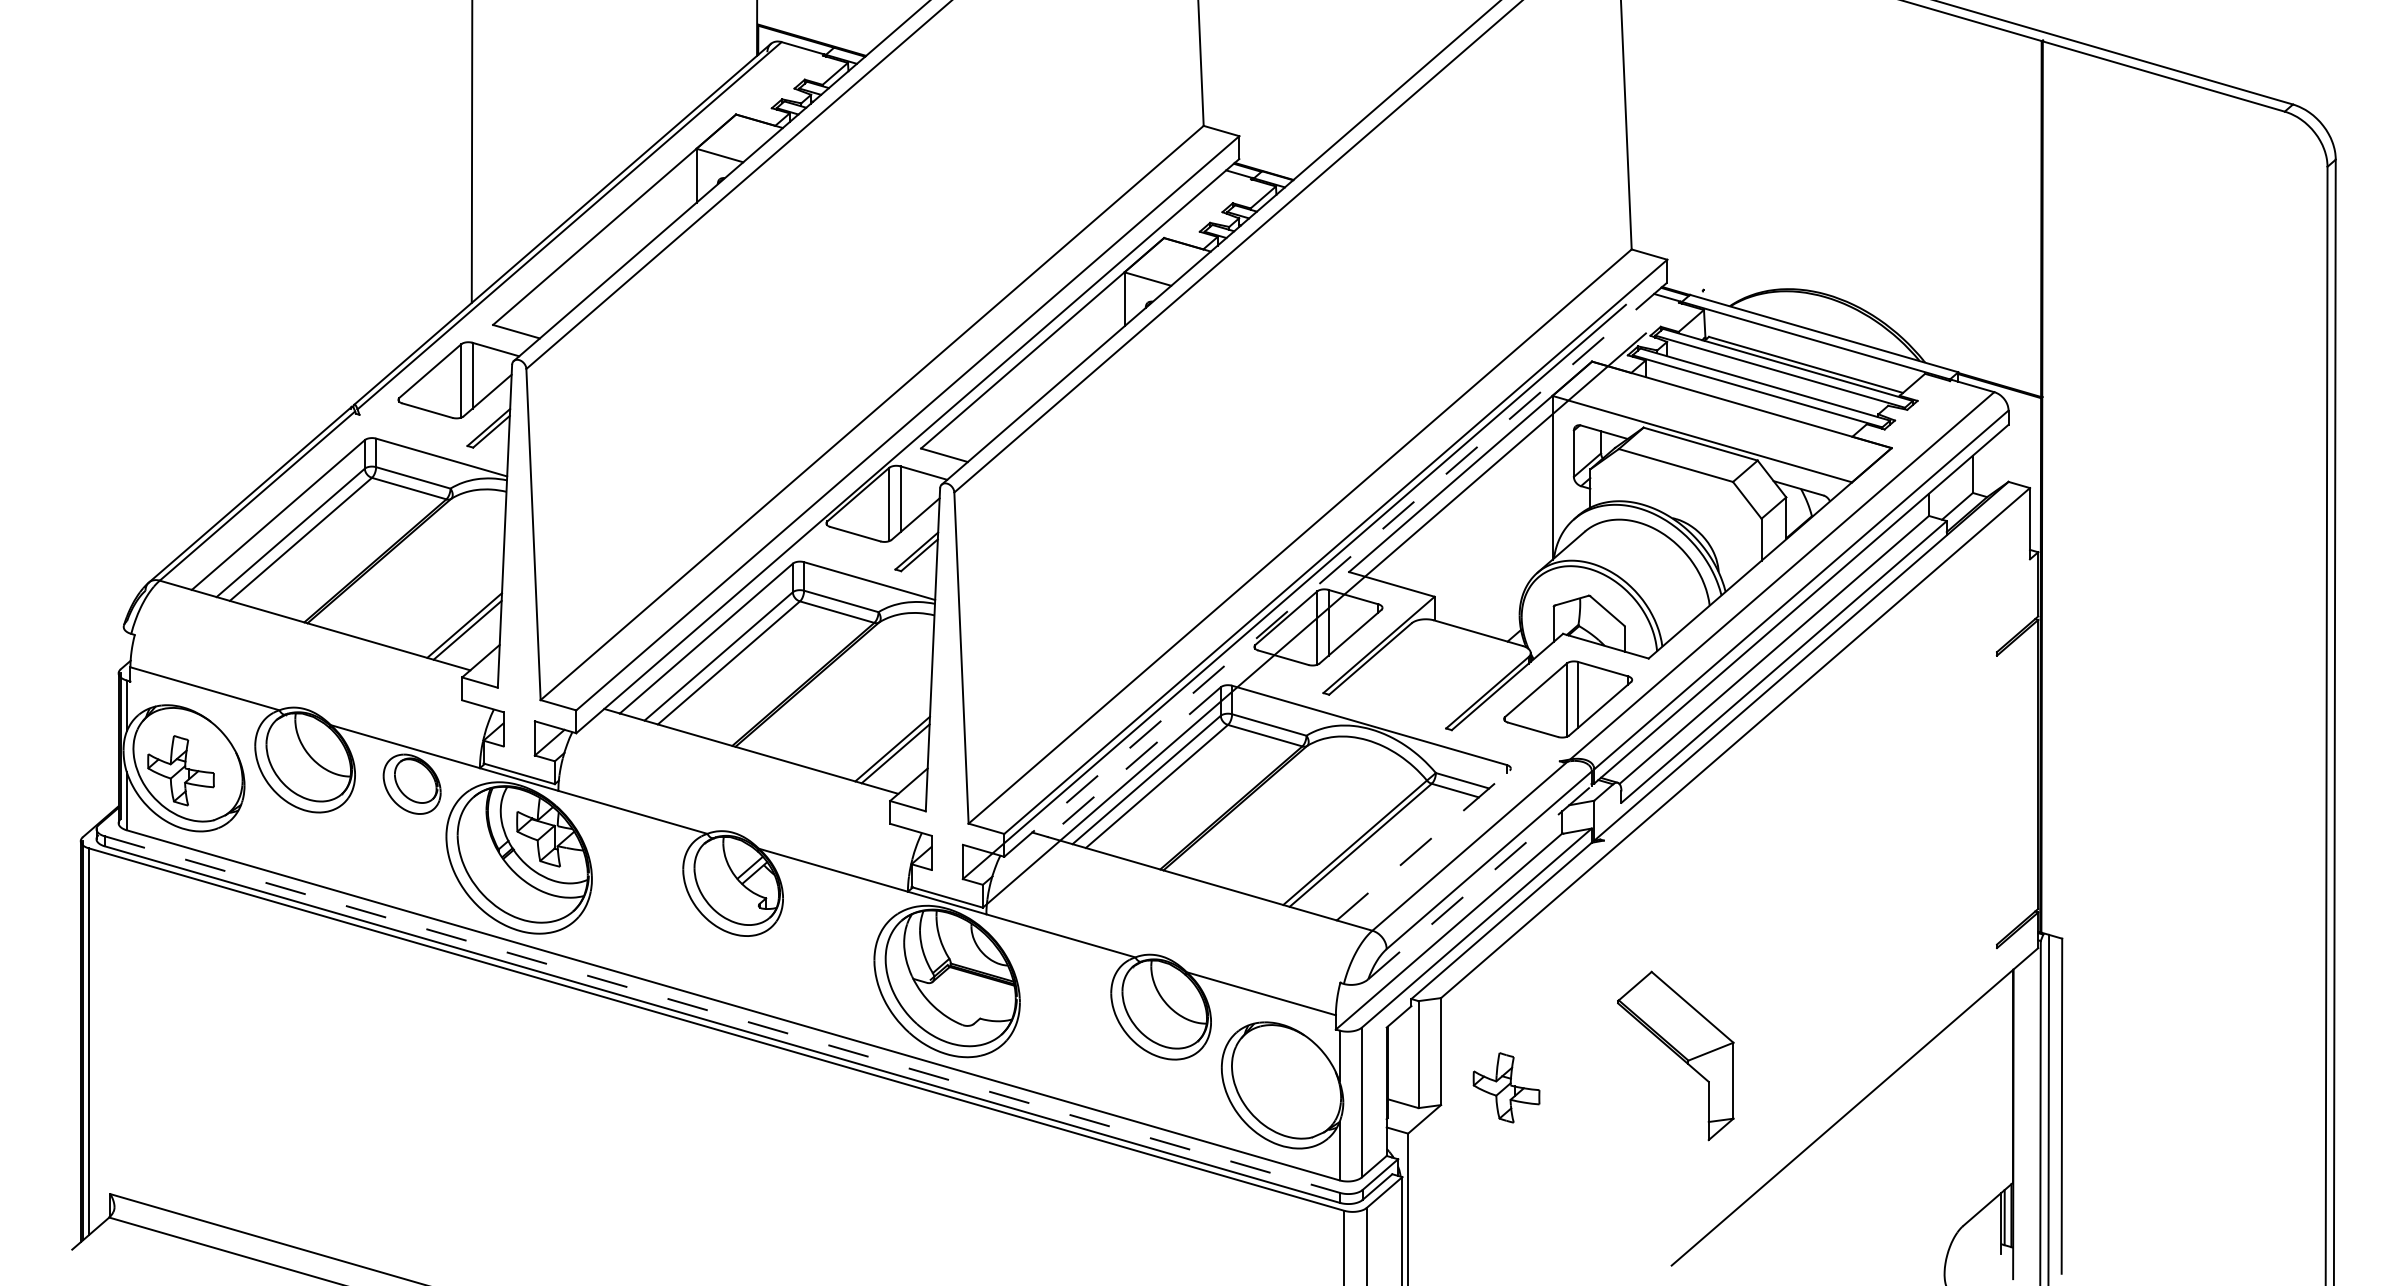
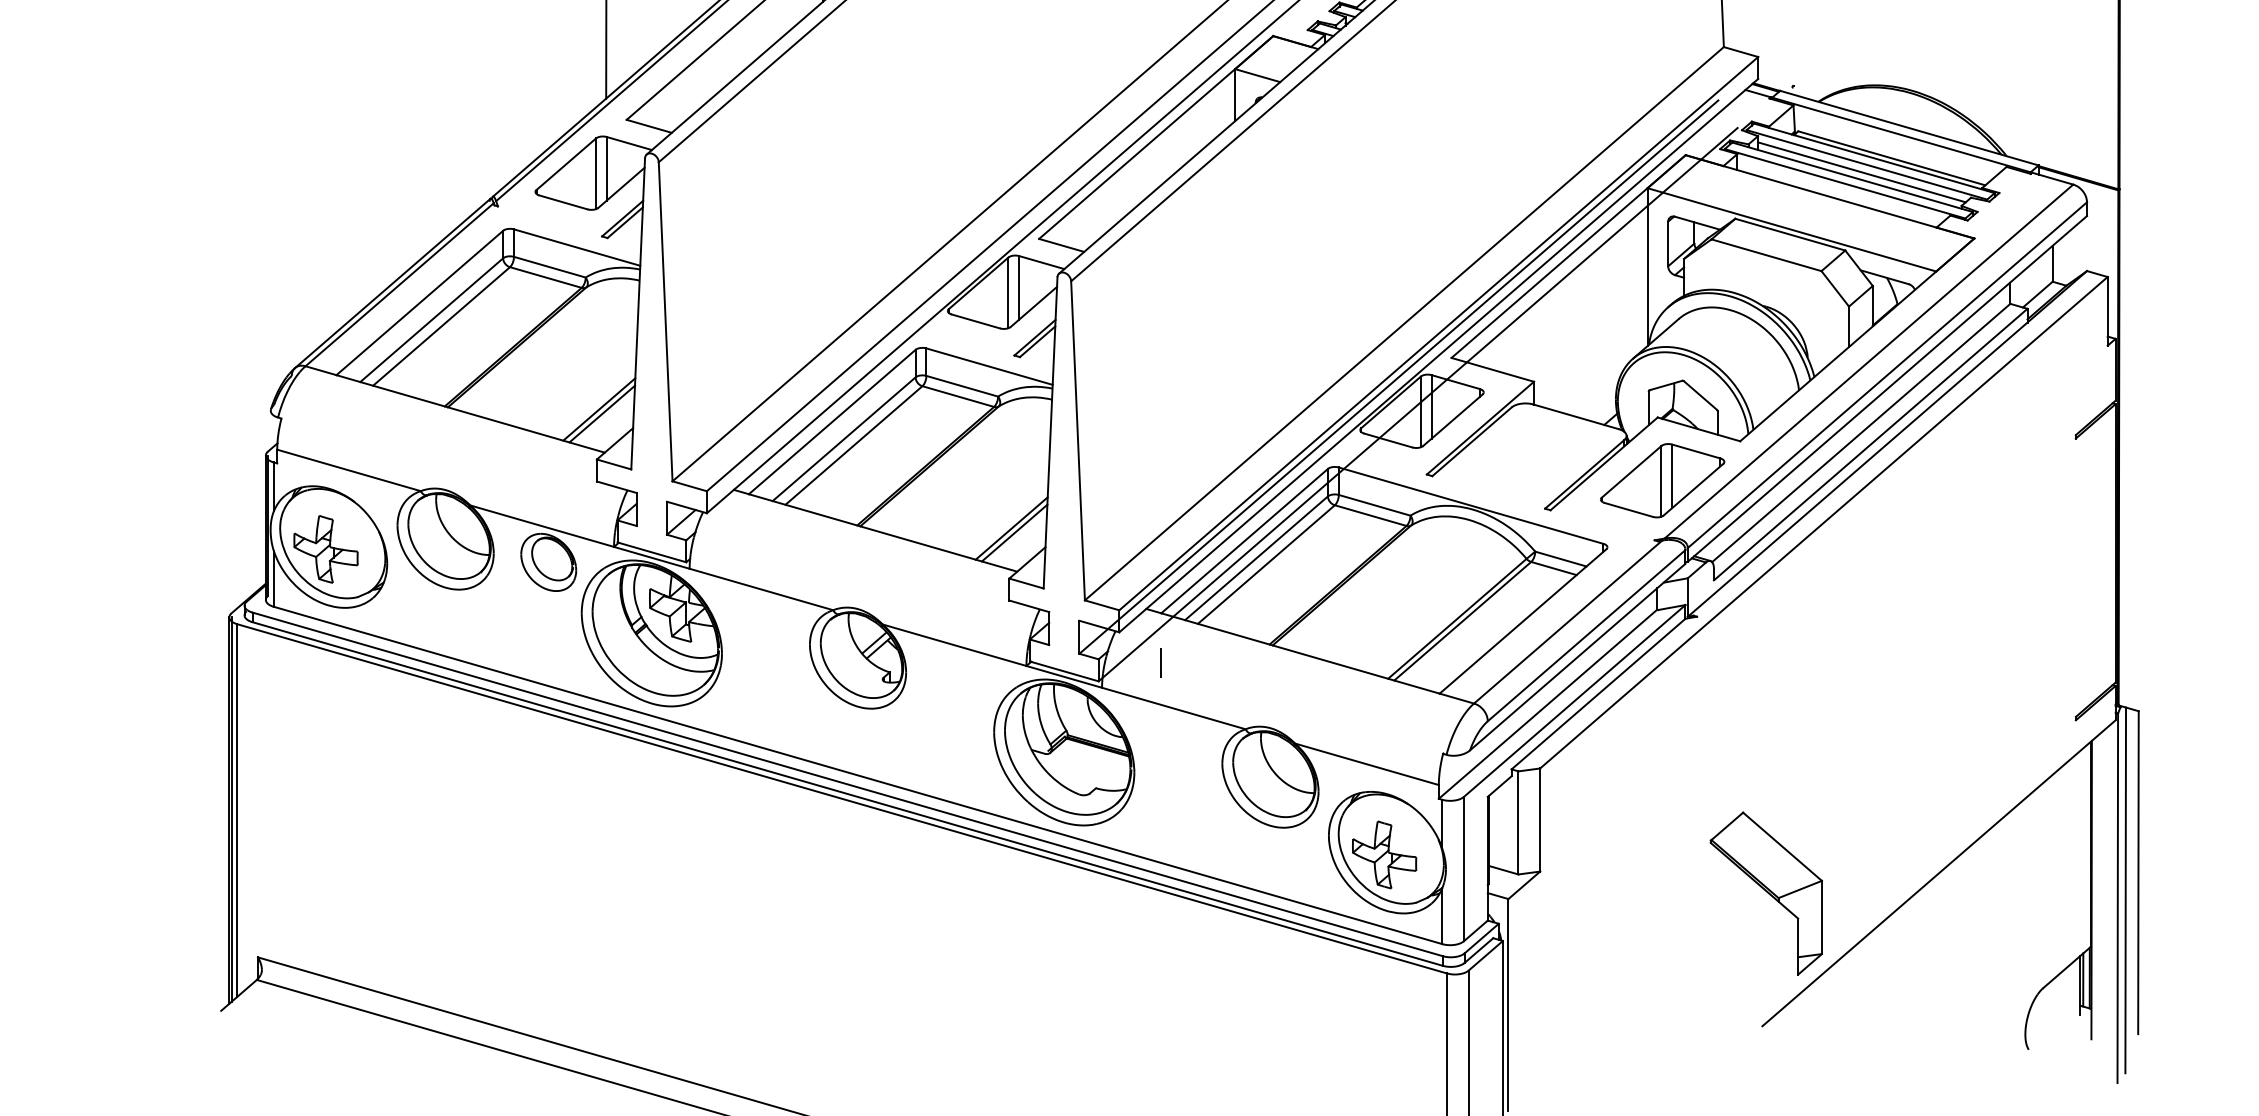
line: (1774, 379) -> (1861, 172), added
line: (1335, 569) -> (1438, 355), dashed -> solid
line: (1133, 762) -> (1243, 541), dashed -> solid
line: (1423, 845) -> (1523, 621), dashed -> solid
line: (1480, 882) -> (1578, 657), dashed -> solid
line: (1047, 888) -> (1160, 662), added
line: (722, 1014) -> (847, 784), dashed -> solid
part: (1675, 1055) -> (1766, 893), moved
part: (1506, 1087) -> (1384, 854), moved

